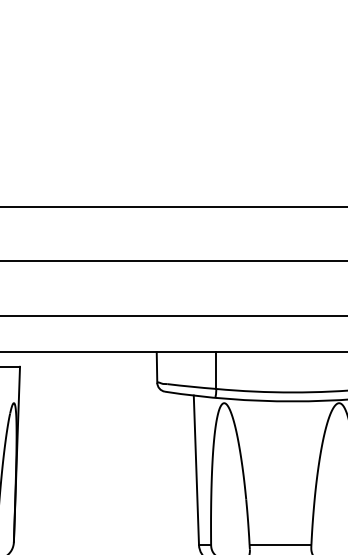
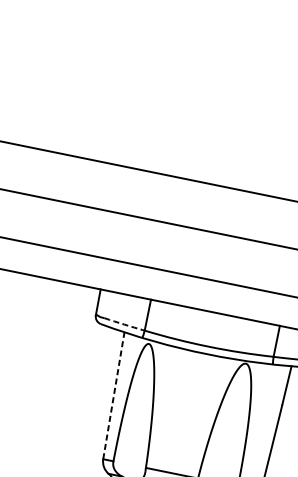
arc: (192, 386) -> (124, 324), solid -> dashed
line: (196, 470) -> (113, 395), solid -> dashed

